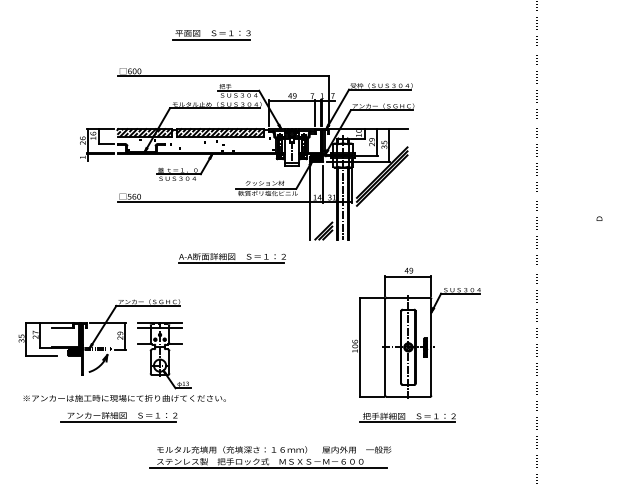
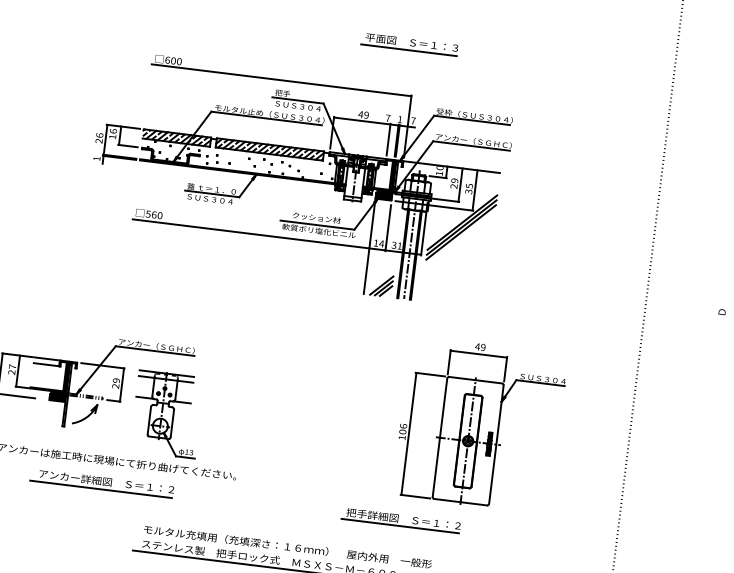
part: (211, 35) -> (409, 45), moved
part: (231, 258) -> (264, 305), removed
part: (407, 417) -> (401, 520), moved

